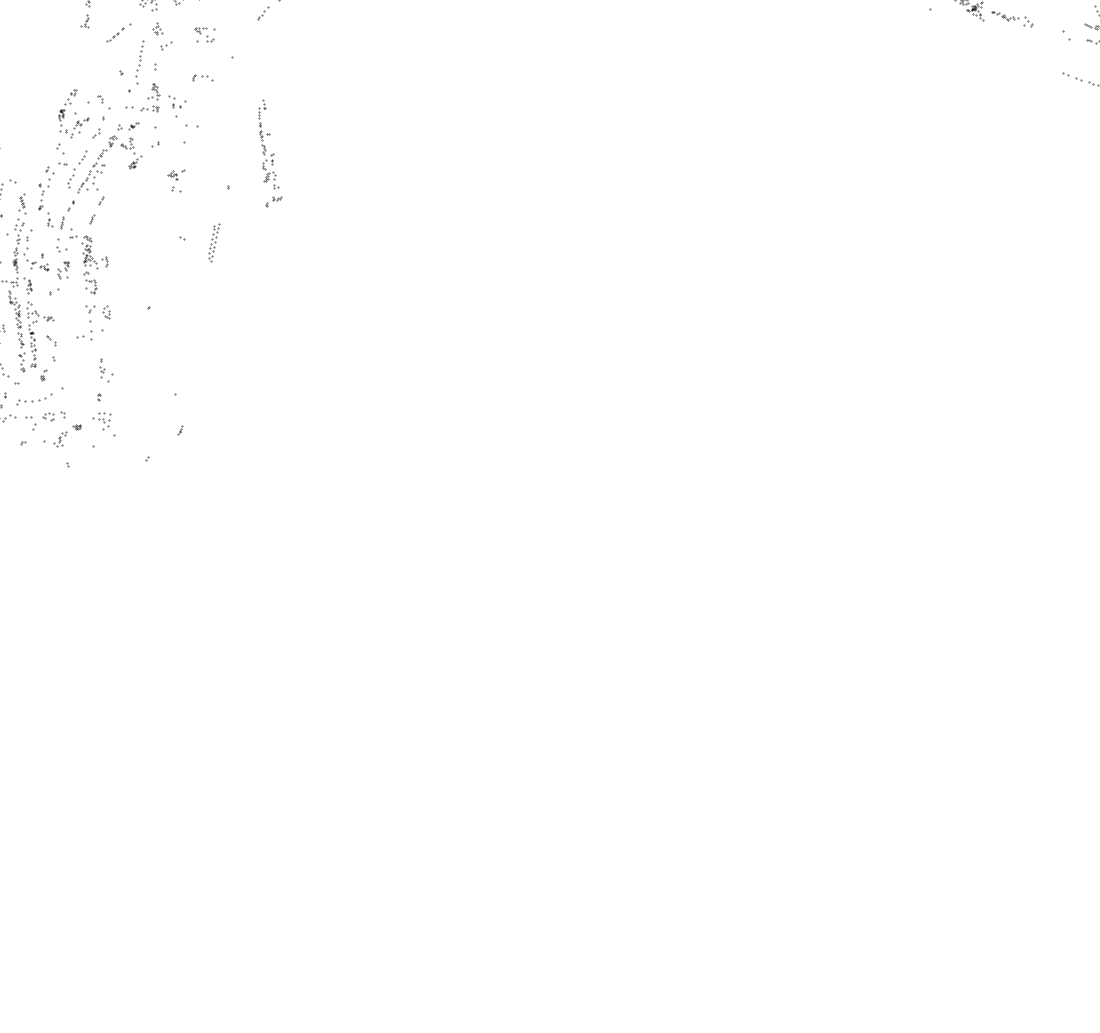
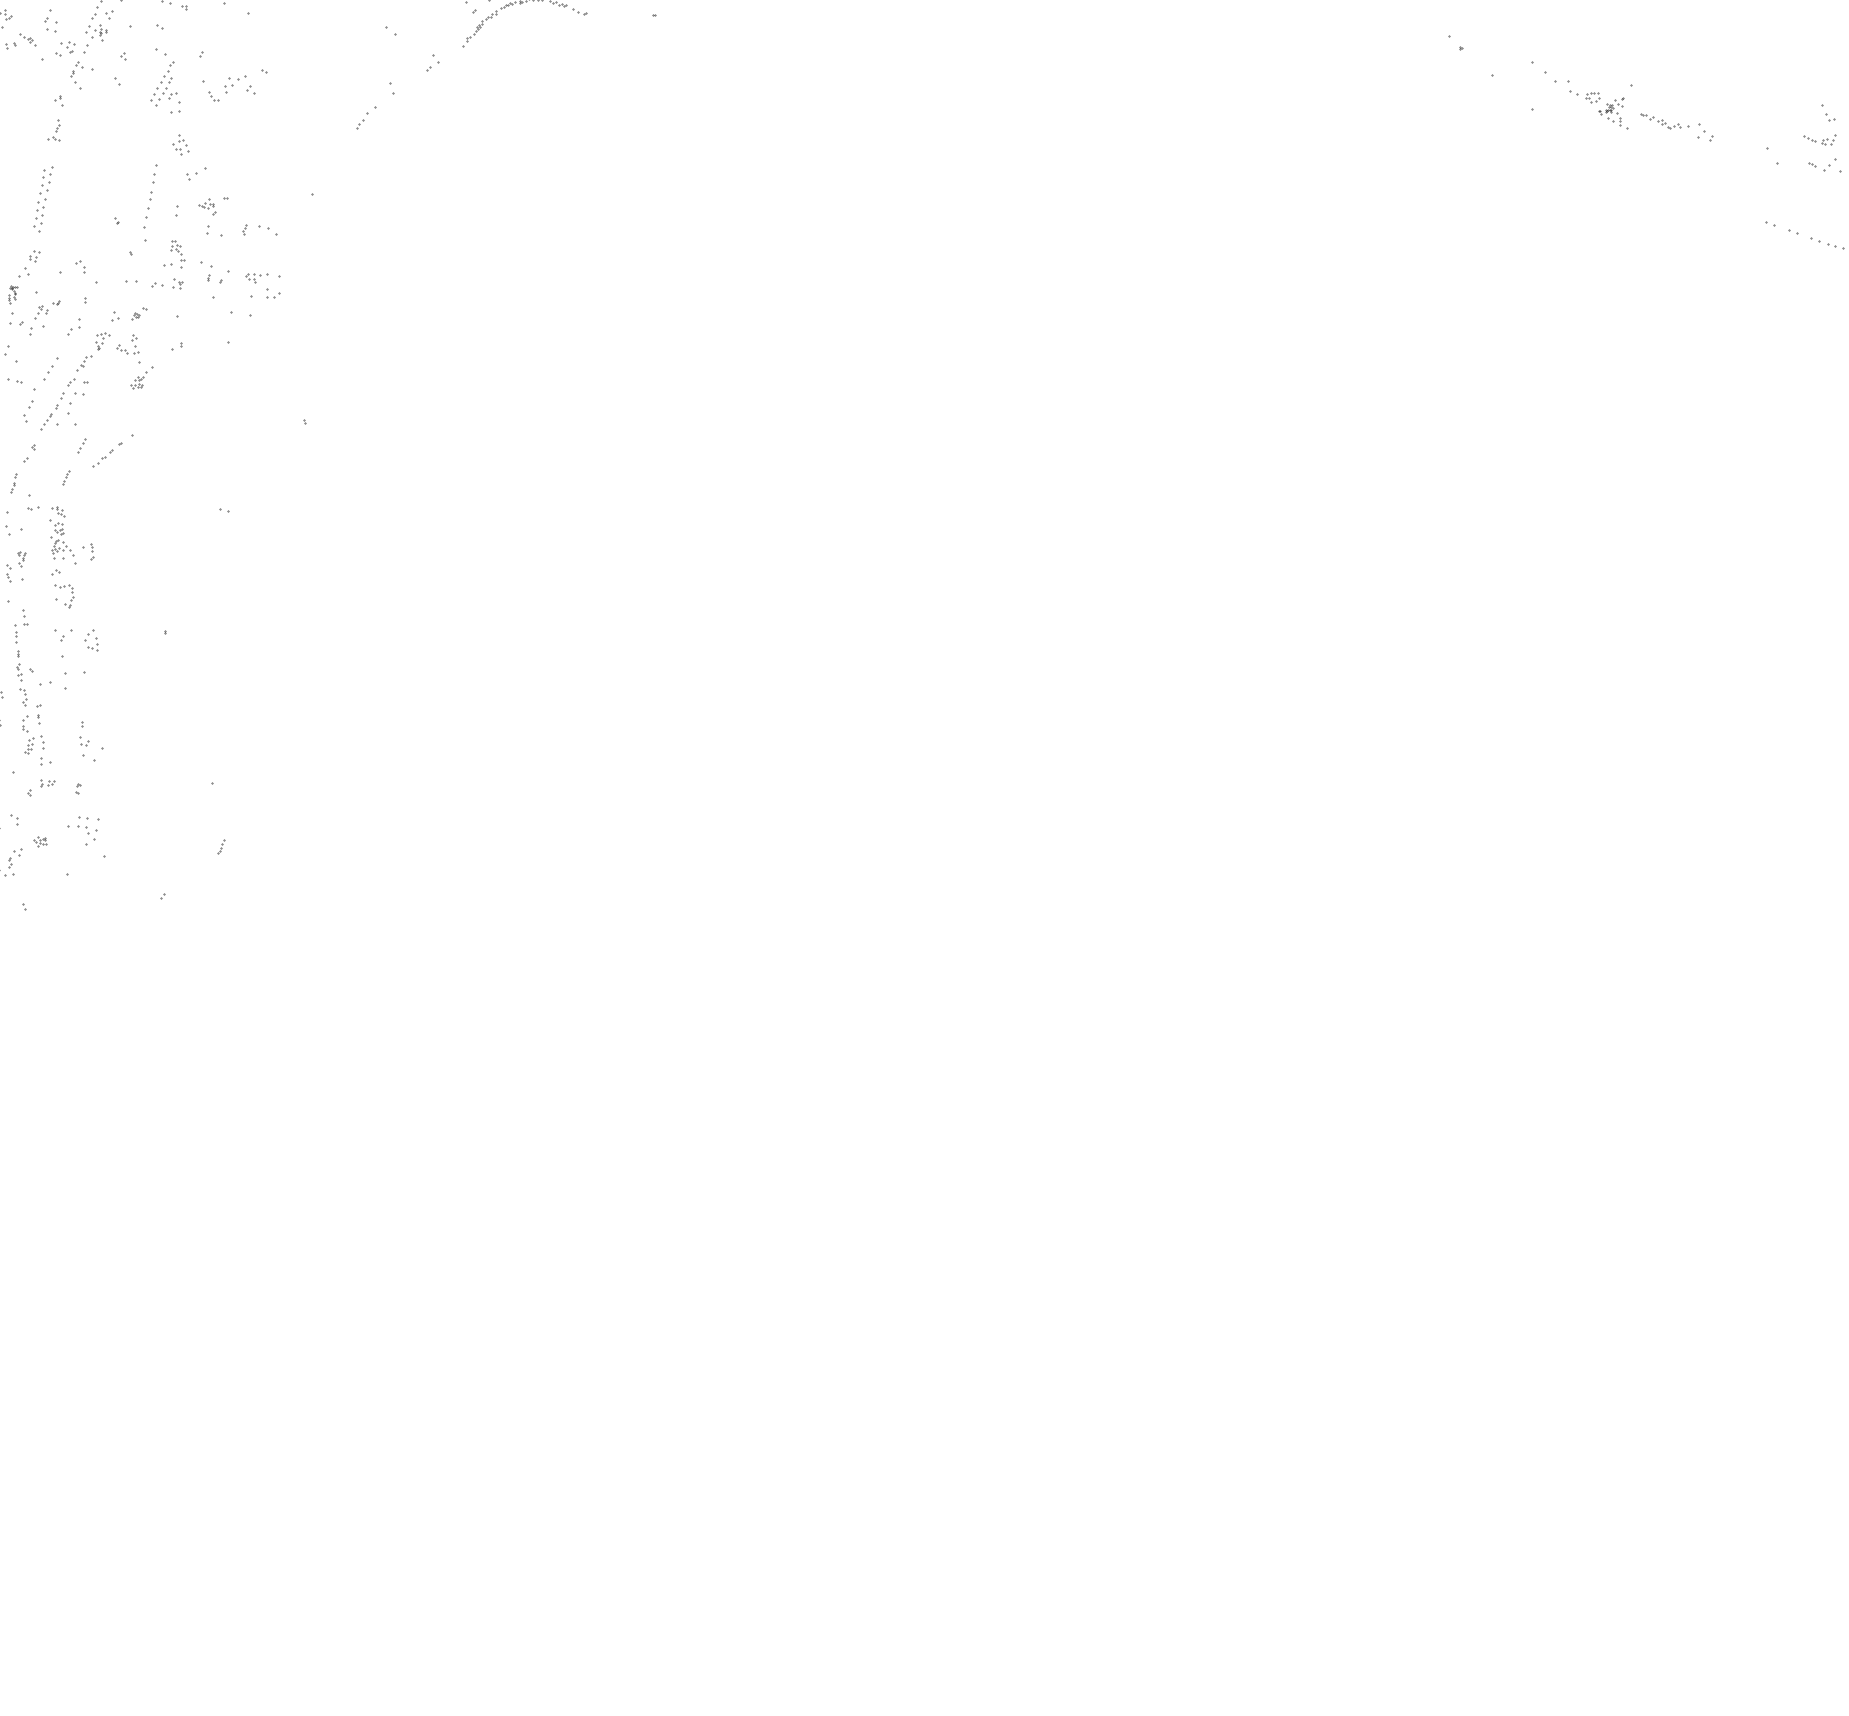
part: (118, 32) -> (112, 450), moved
part: (204, 34) -> (263, 285), moved
part: (270, 153) -> (35, 703), moved
part: (176, 180) -> (214, 215), moved
part: (214, 242) -> (44, 199), moved

